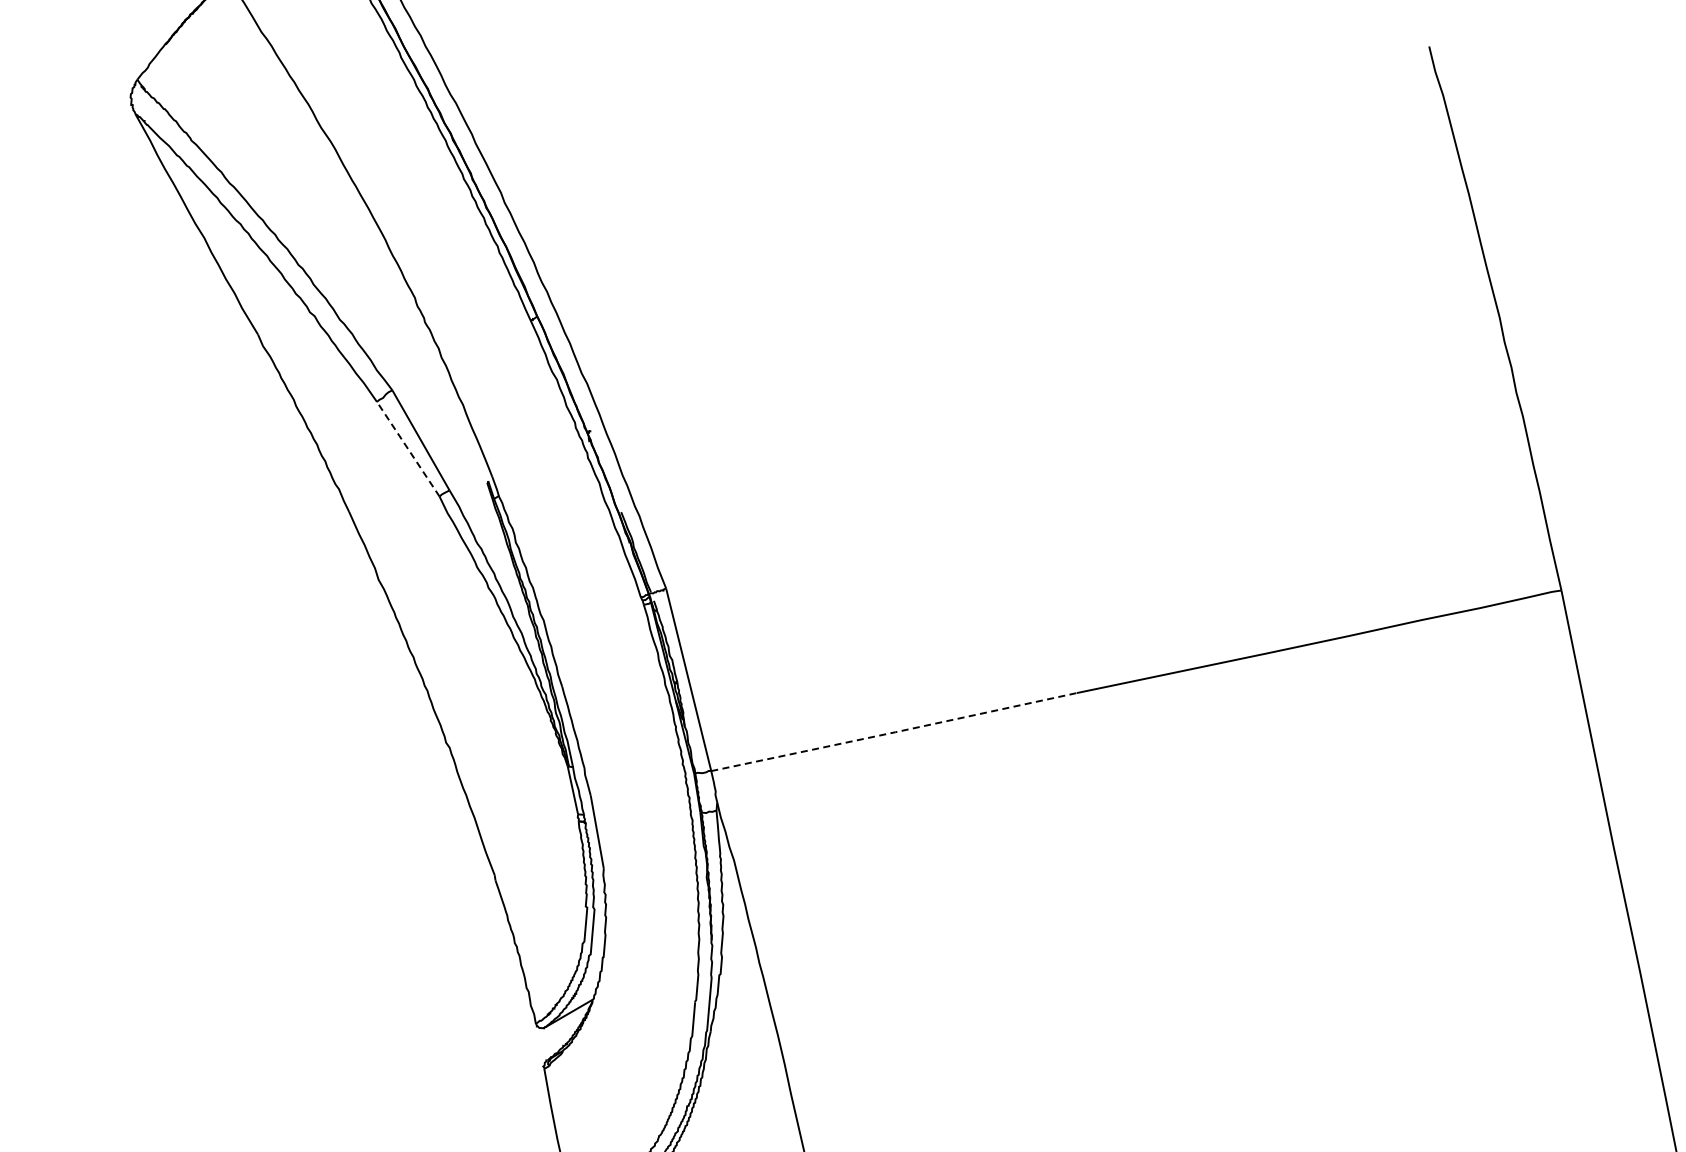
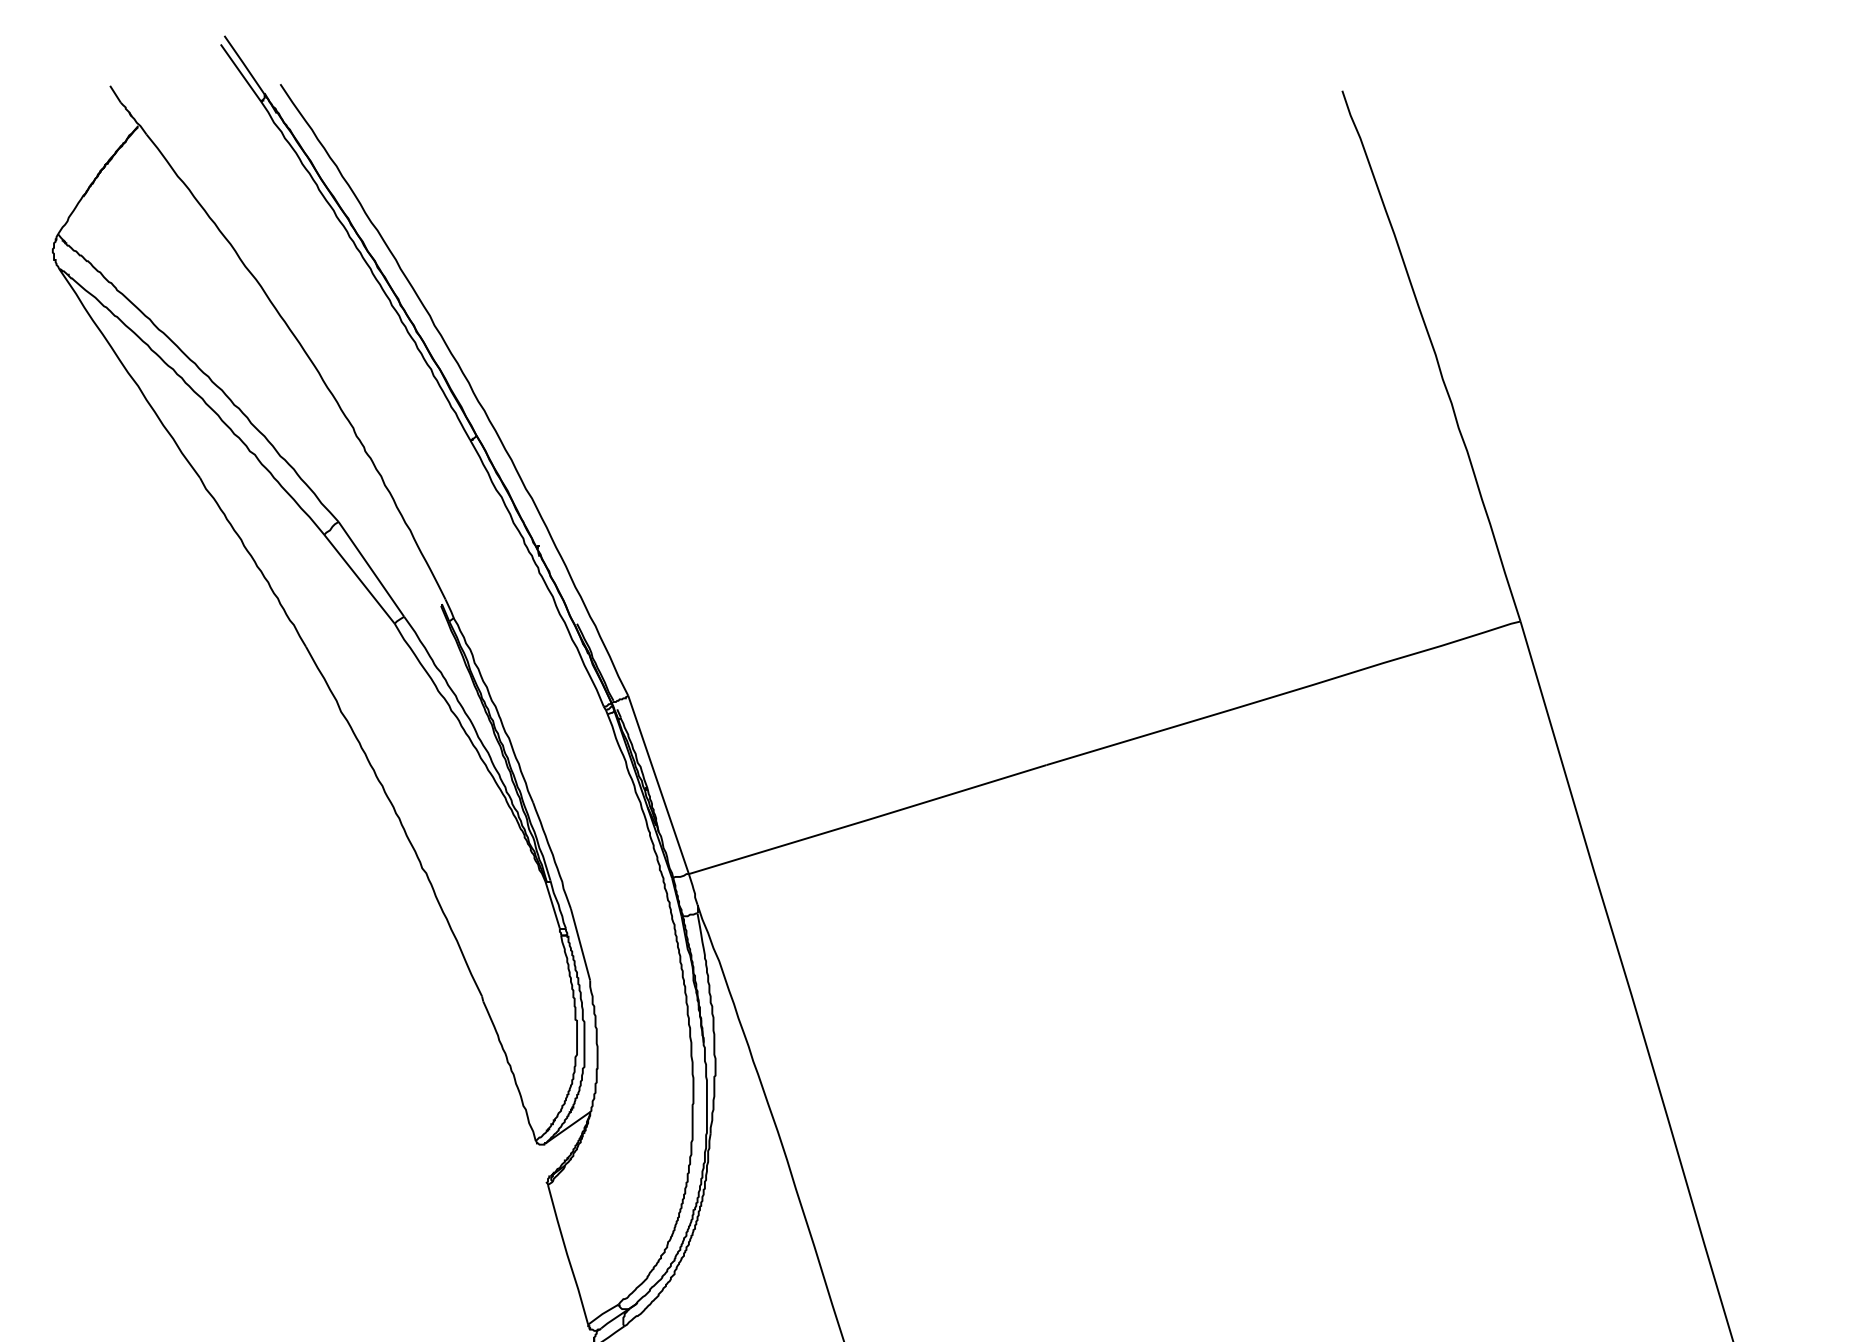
line: (408, 449) -> (359, 579), dashed -> solid
line: (894, 732) -> (868, 819), dashed -> solid

